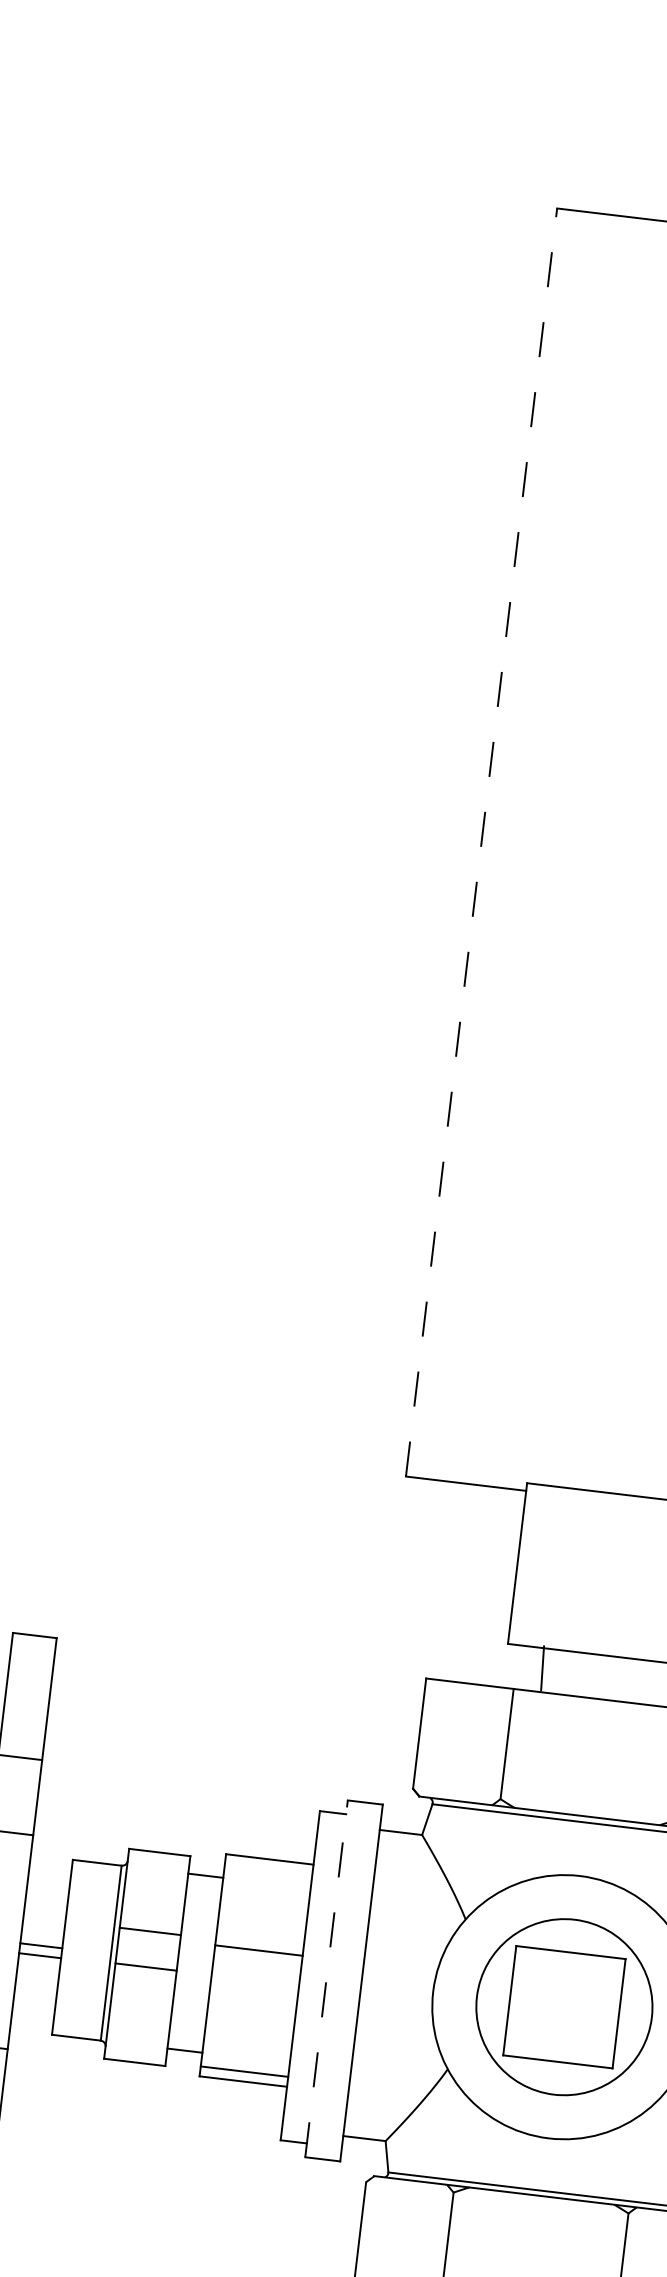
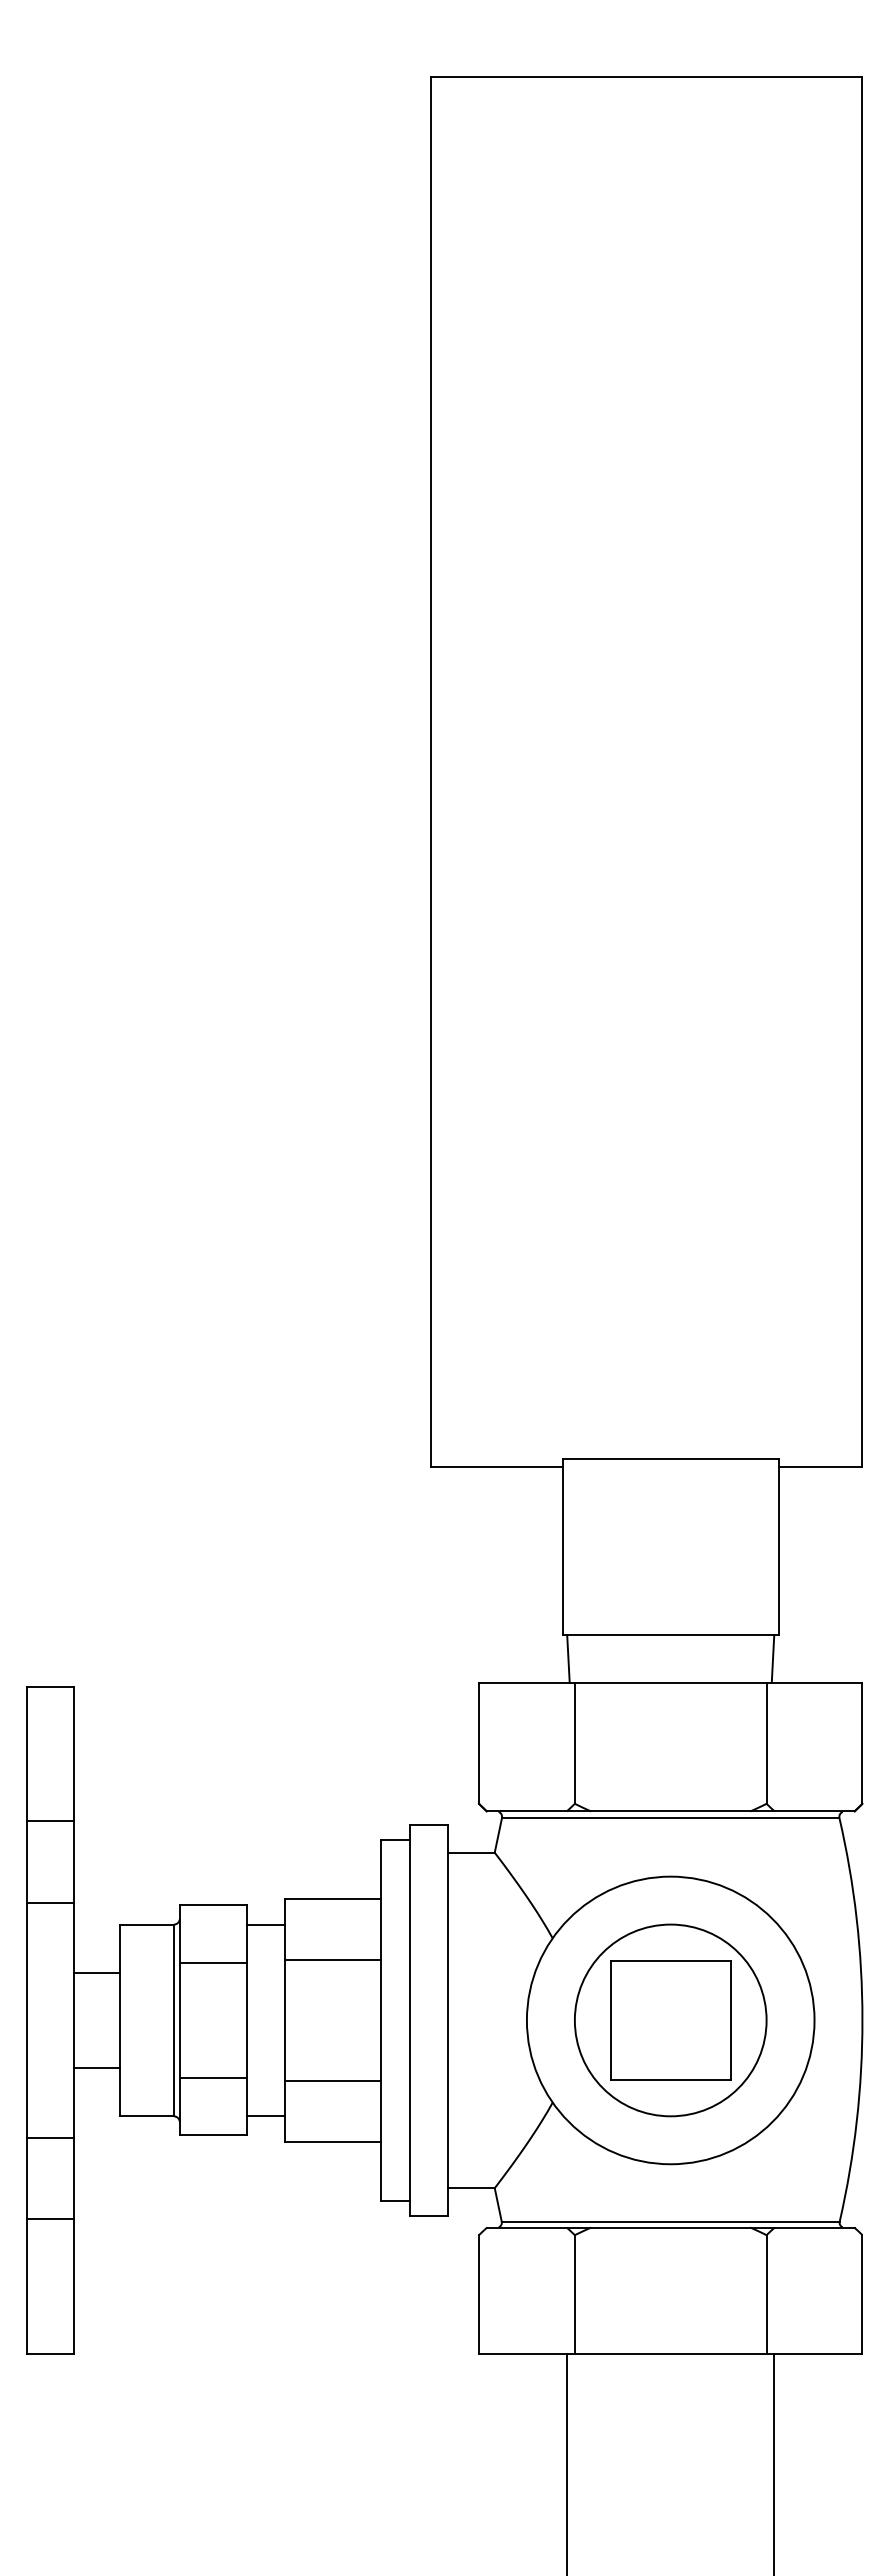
line: (482, 841) -> (431, 771), dashed -> solid
line: (542, 1668) -> (568, 1659), moved
line: (150, 1931) -> (213, 1962), moved
line: (41, 1945) -> (97, 1972), moved
line: (259, 1950) -> (333, 1959), moved
line: (40, 1955) -> (97, 2068), moved
line: (146, 1966) -> (213, 2077), moved
line: (326, 1978) -> (409, 2020), dashed -> solid
line: (244, 2071) -> (333, 2081), moved

